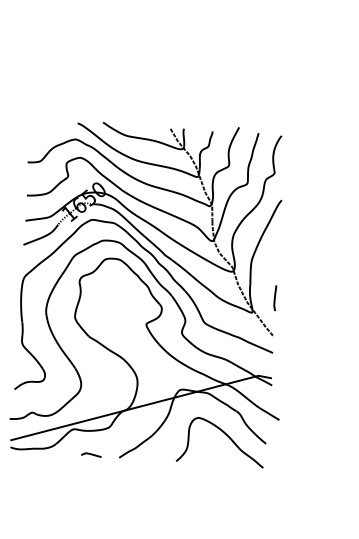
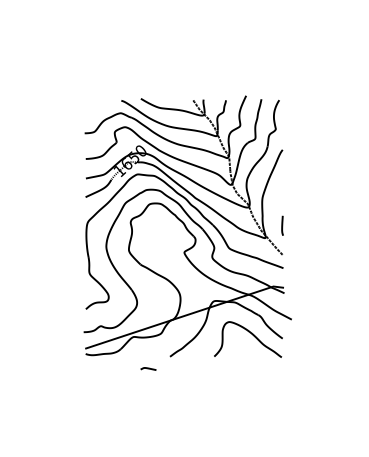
curve: (91, 454) -> (148, 368), moved

